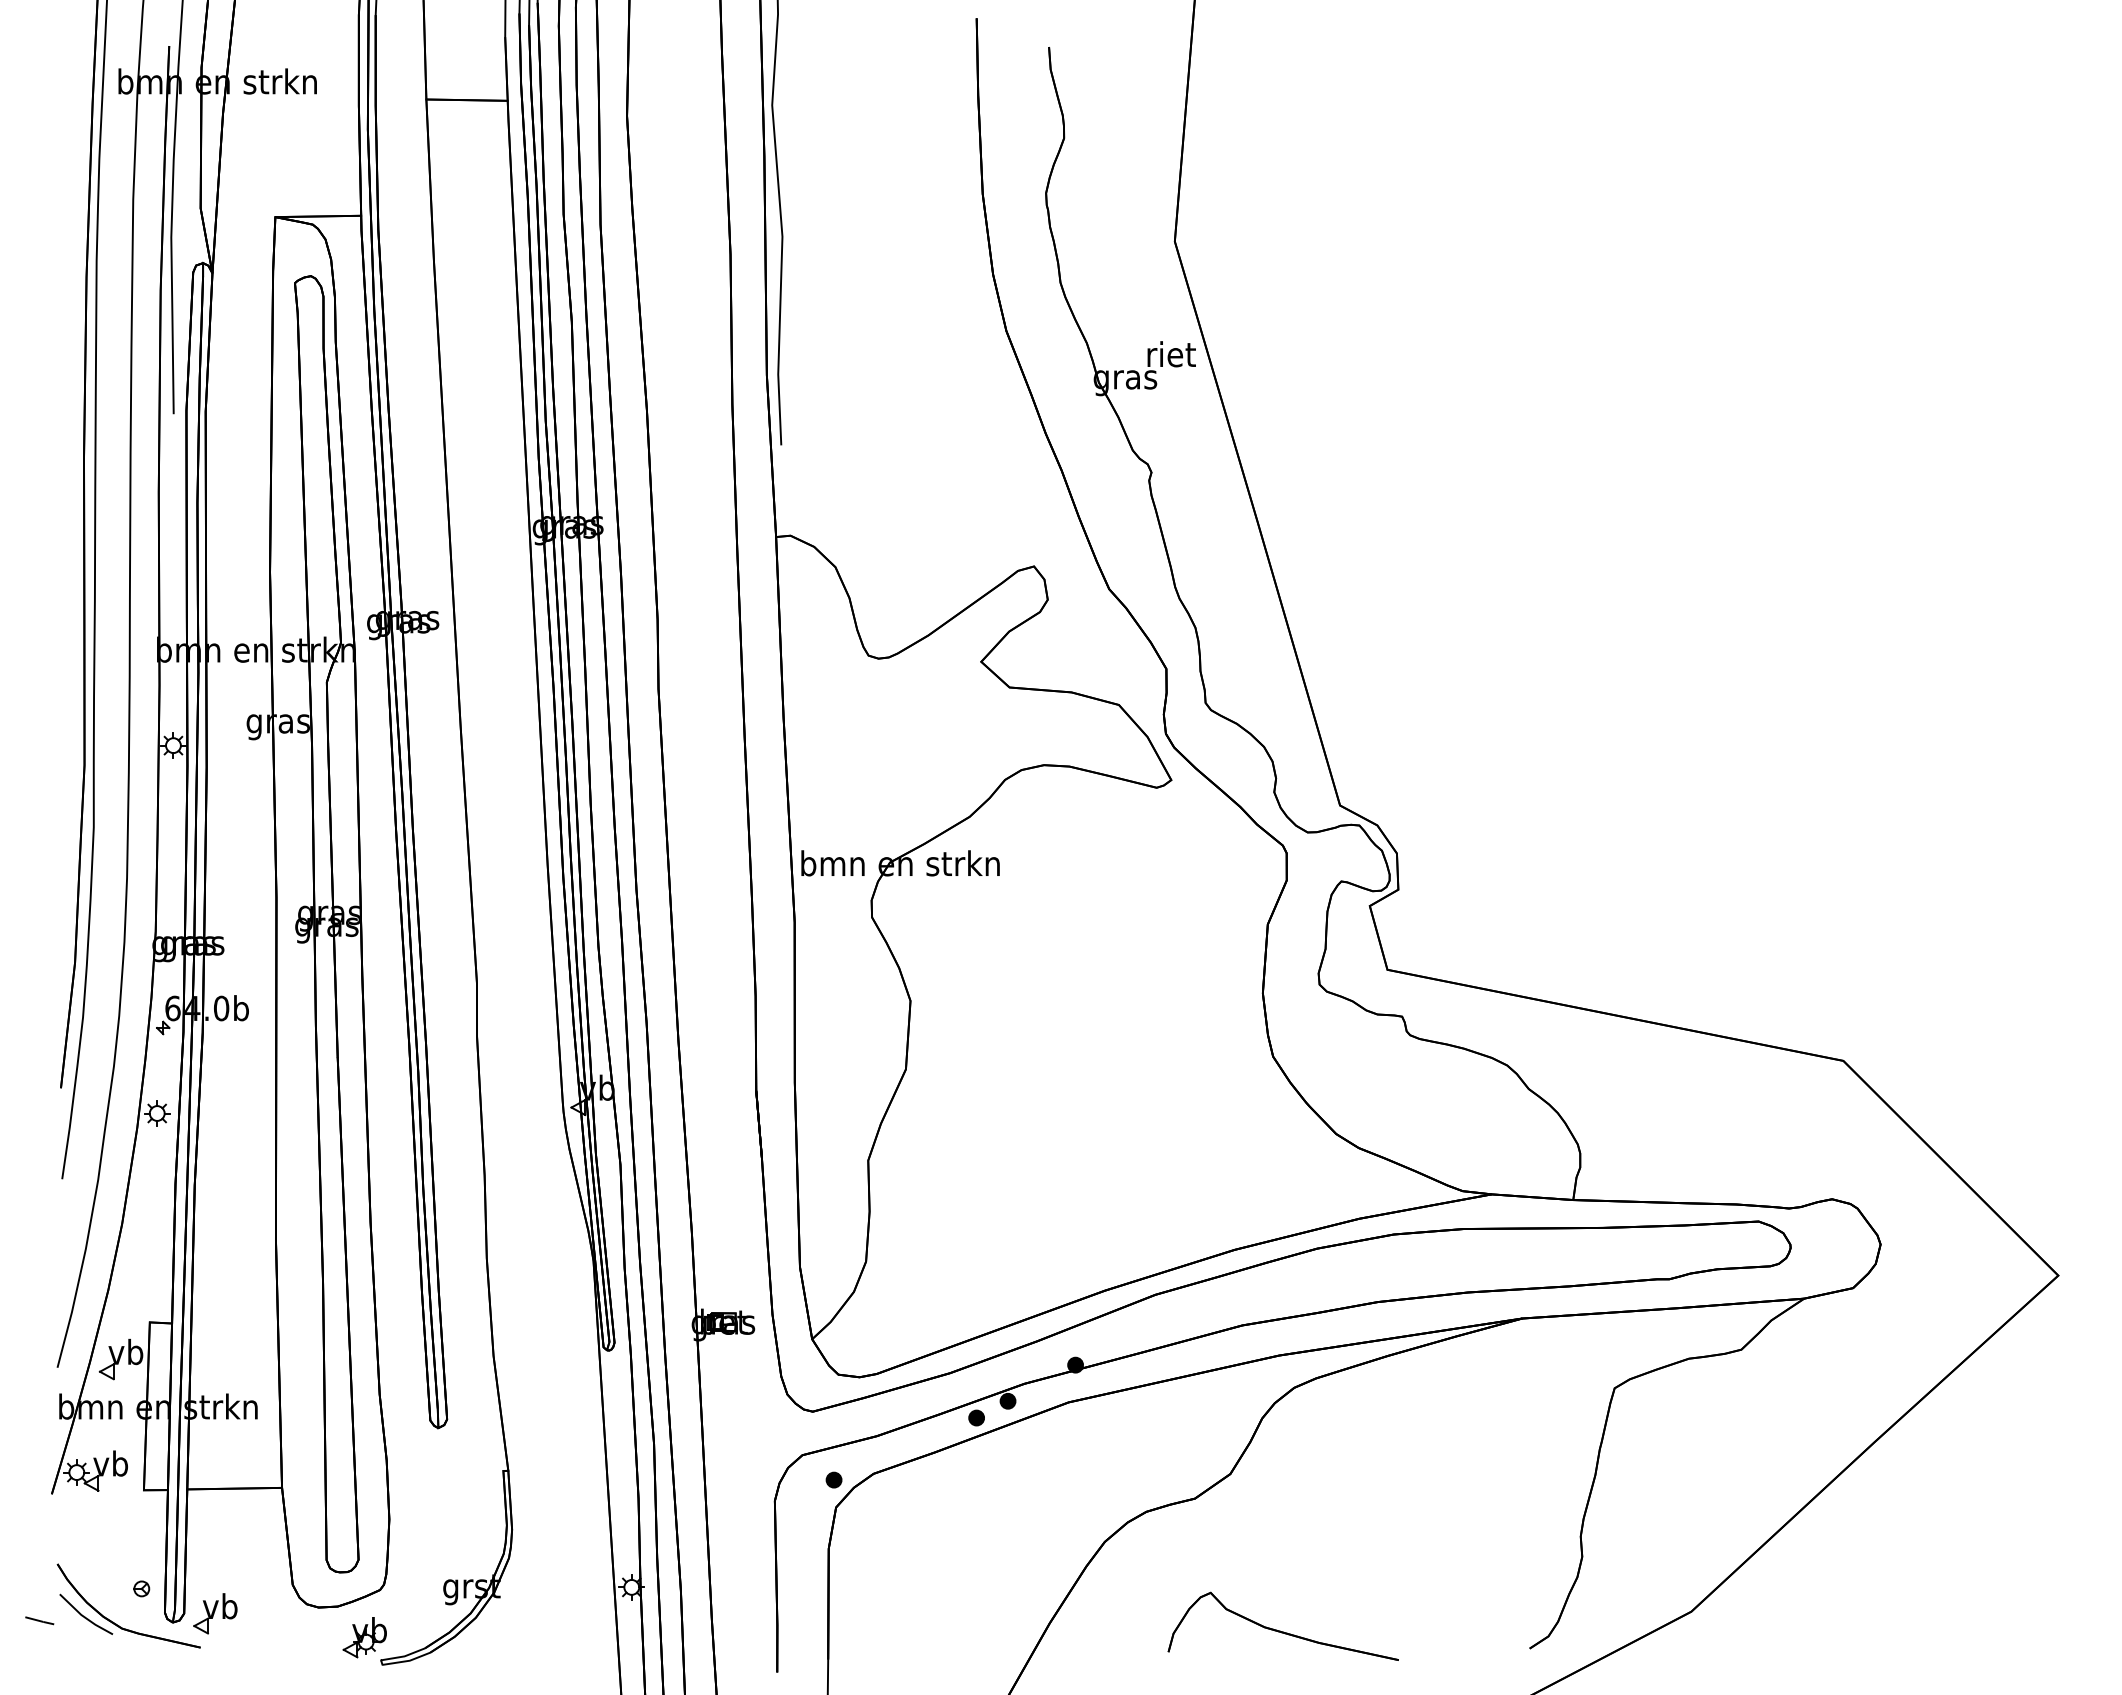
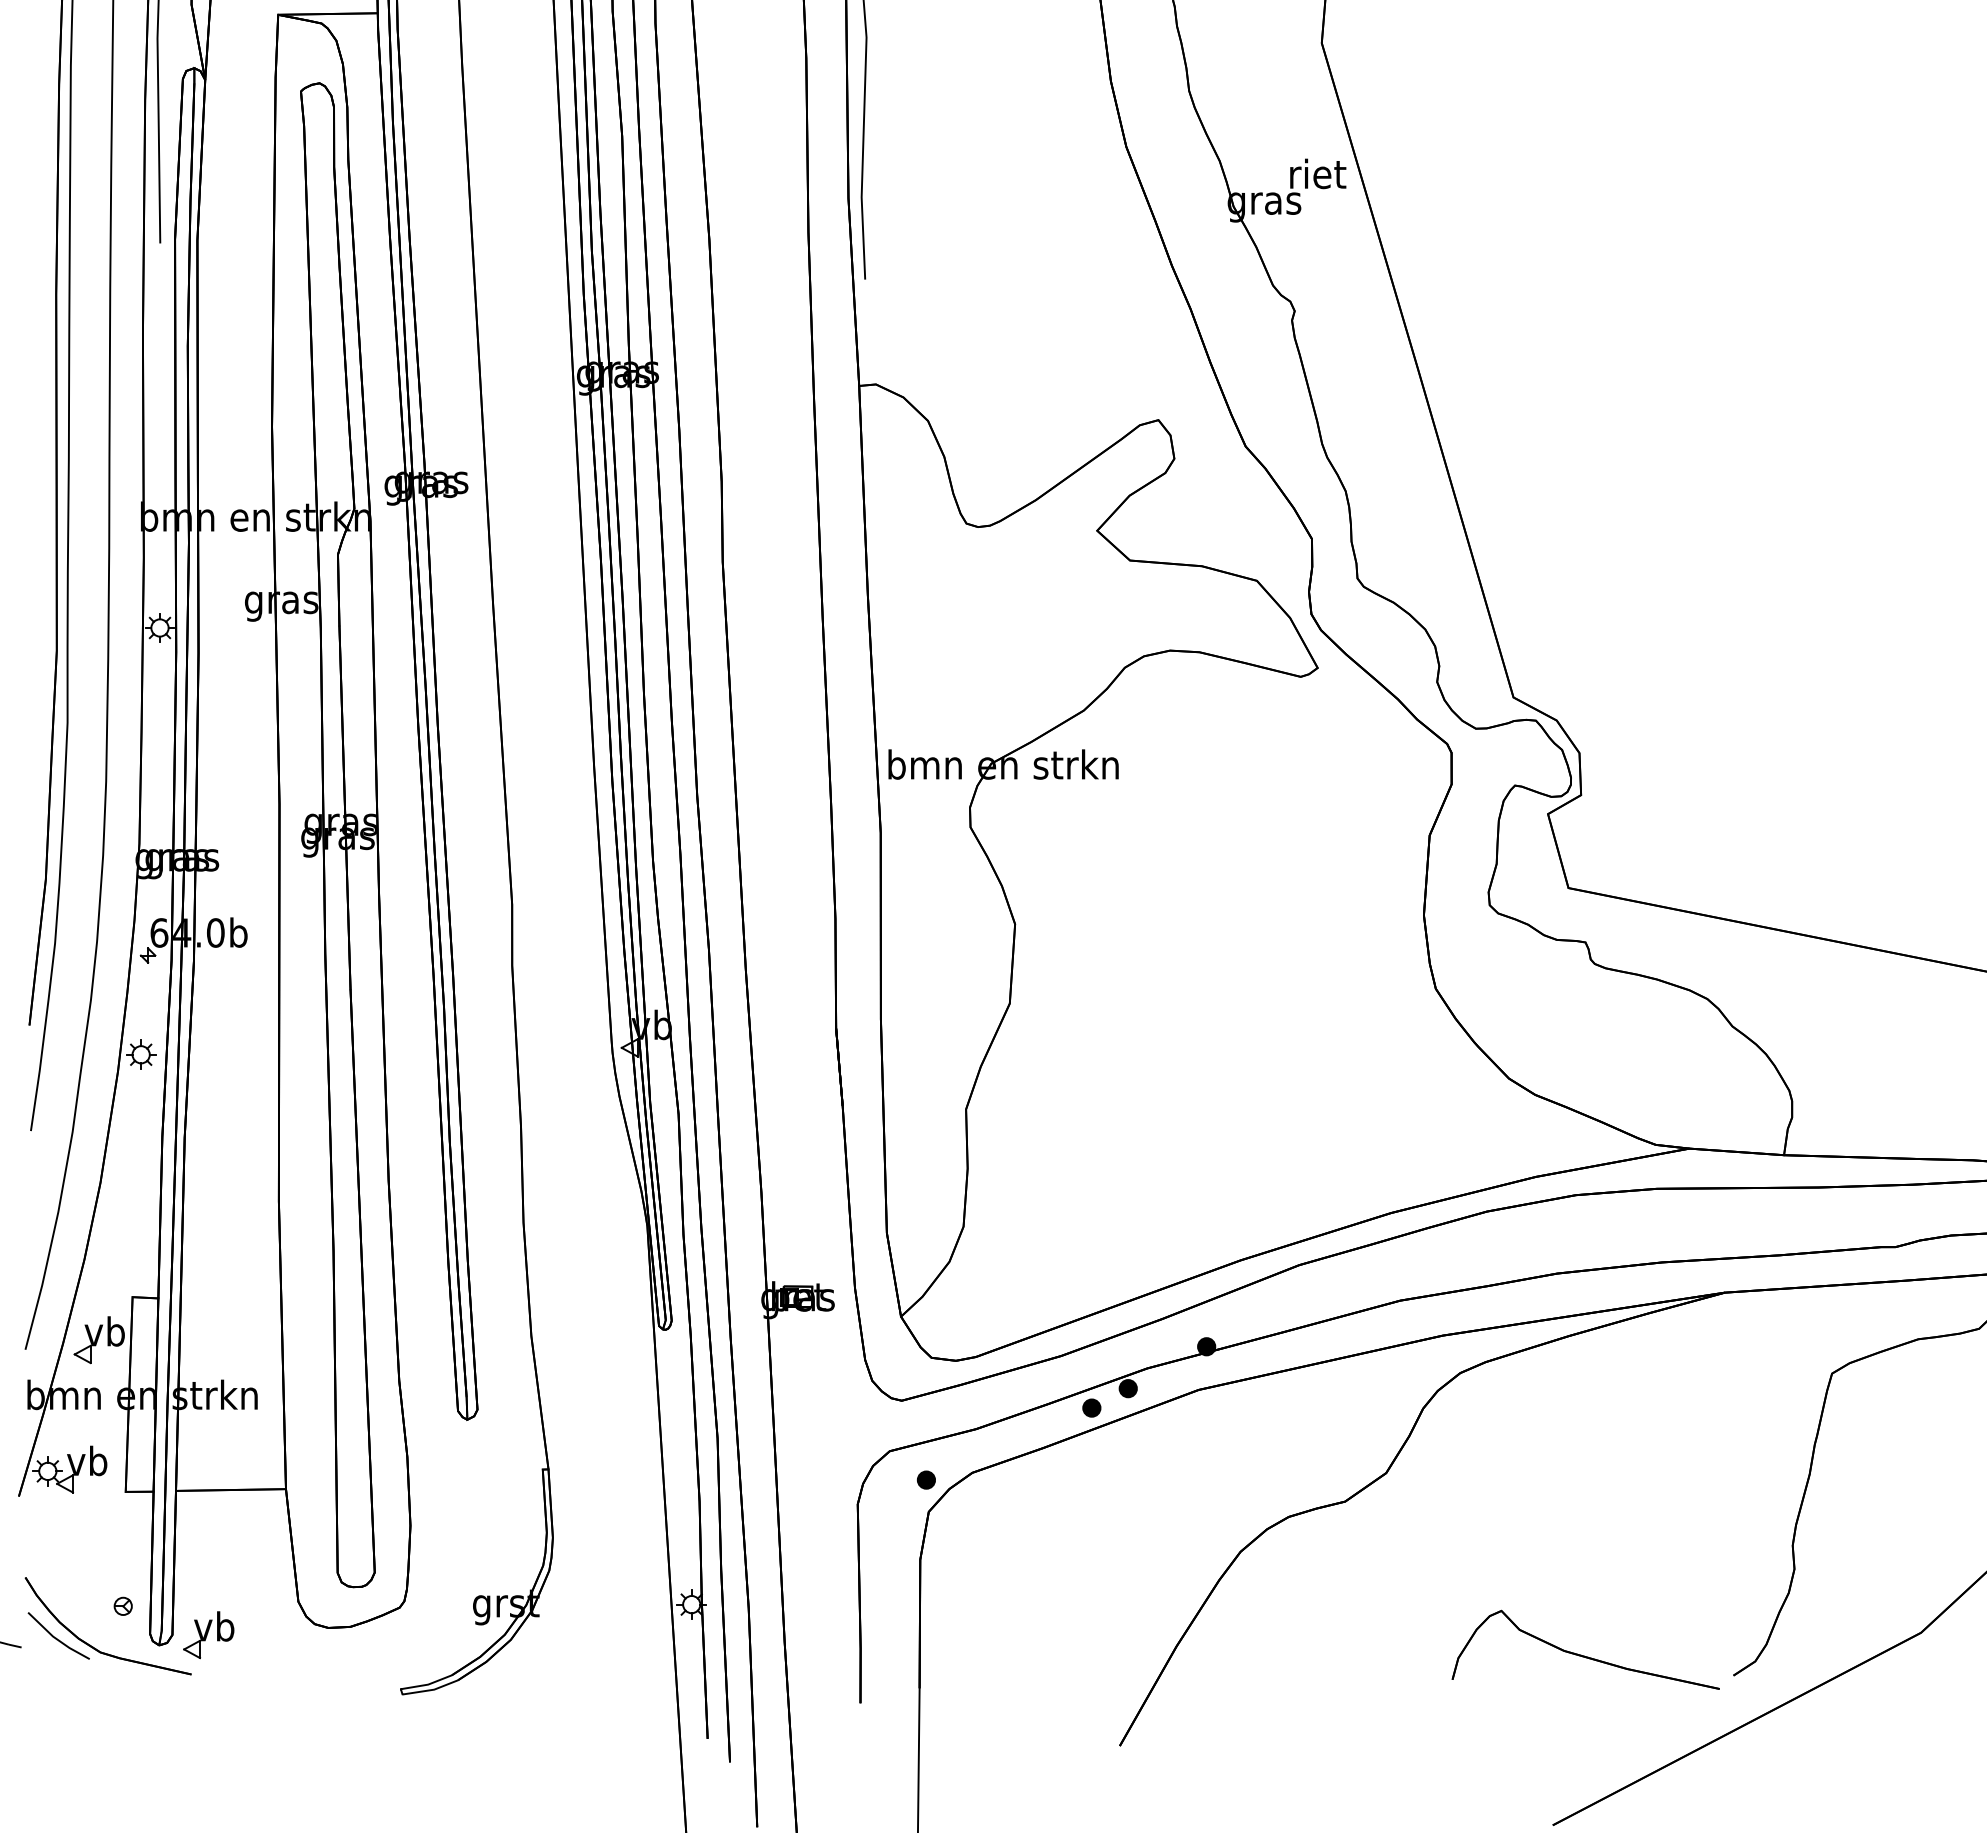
part: (1282, 1625) -> (1584, 1648), moved
part: (364, 1637) -> (381, 1662), removed

